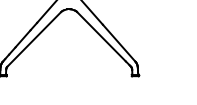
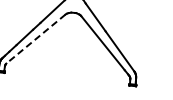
line: (33, 39) -> (35, 39), solid -> dashed

